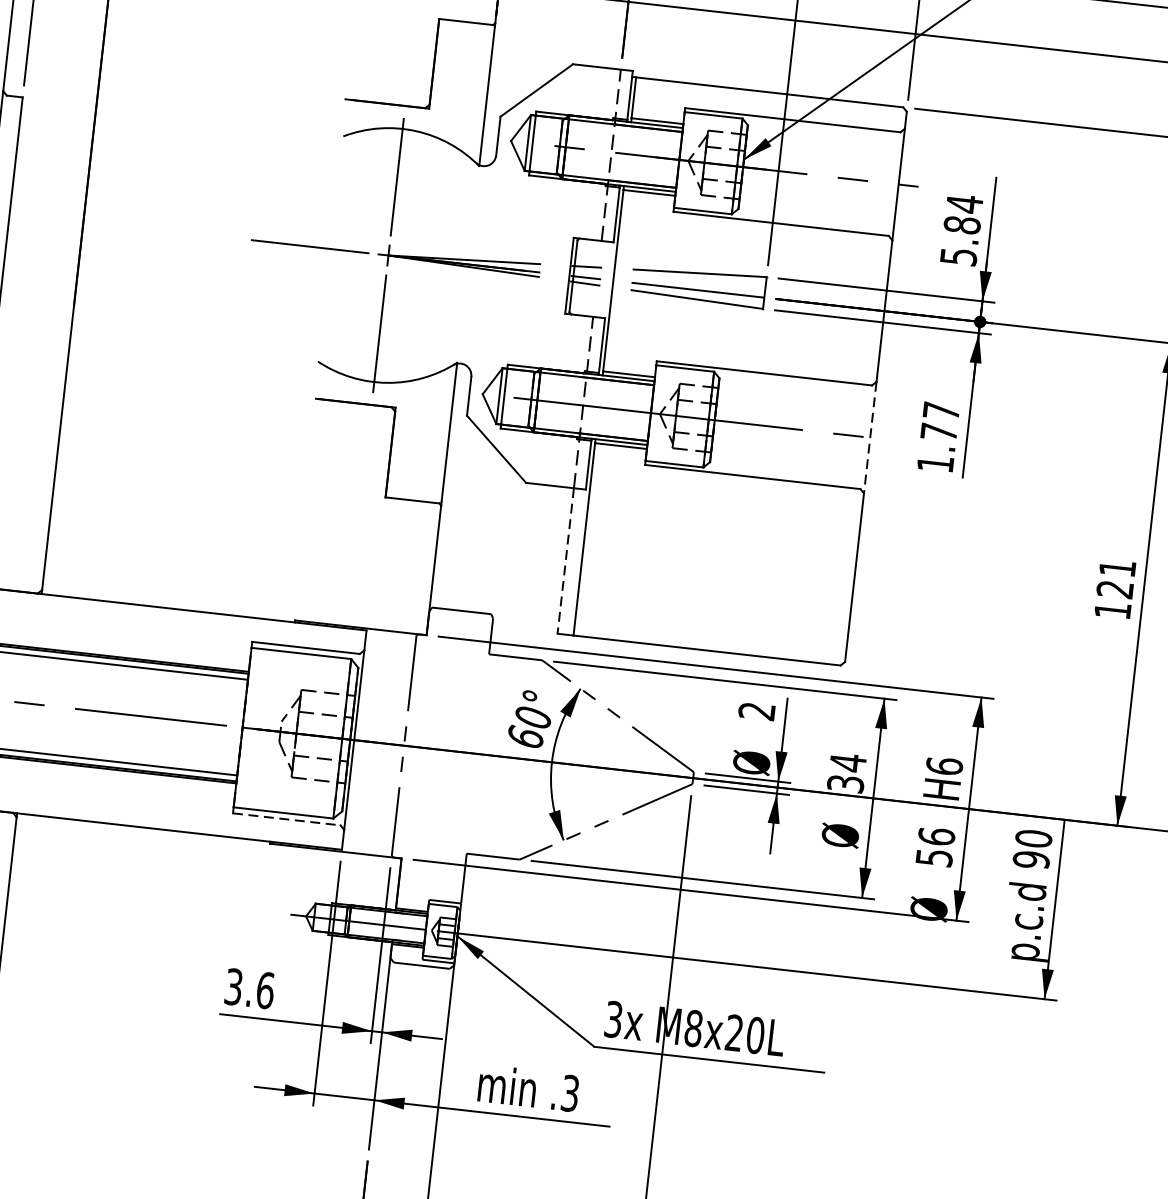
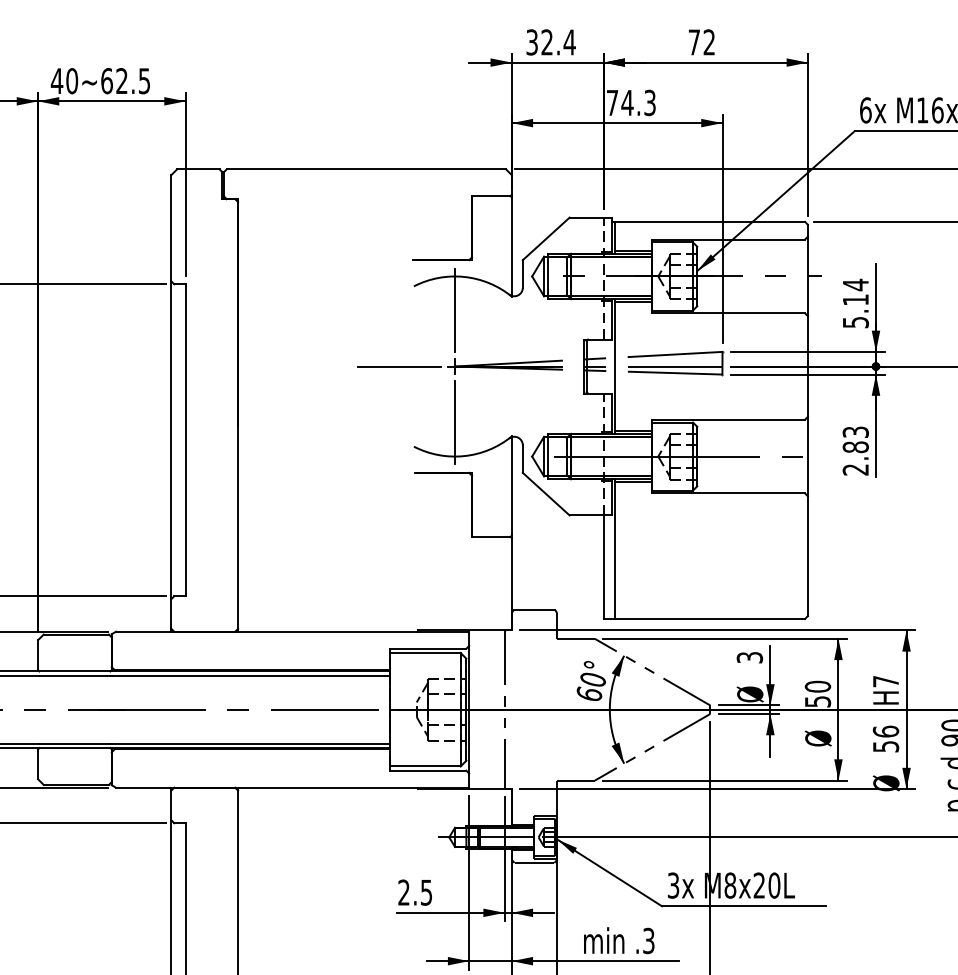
text: (961, 224) -> (855, 299), 5.84 -> 5.14
text: (938, 436) -> (855, 450), 1.77 -> 2.83
line: (869, 437) -> (807, 456), dashed -> solid
line: (565, 561) -> (603, 567), dashed -> solid
text: (757, 711) -> (750, 657), 2 -> 3
text: (943, 766) -> (885, 681), H6 -> H7
text: (846, 772) -> (817, 693), 34 -> 50
line: (287, 819) -> (428, 770), dashed -> solid
text: (249, 988) -> (415, 892), 3.6 -> 2.5

